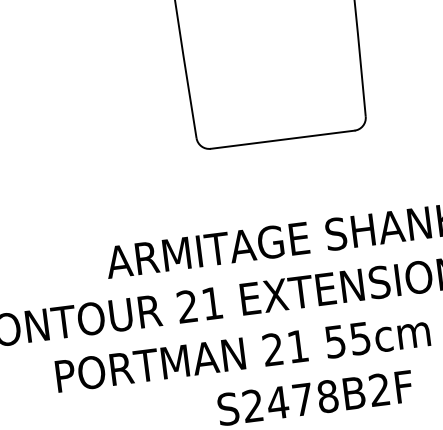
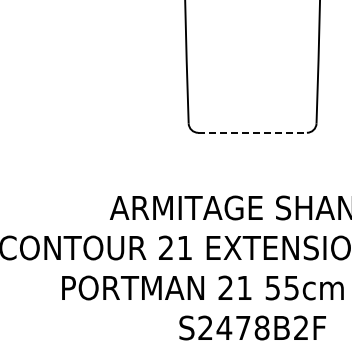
line: (283, 139) -> (253, 132), solid -> dashed

